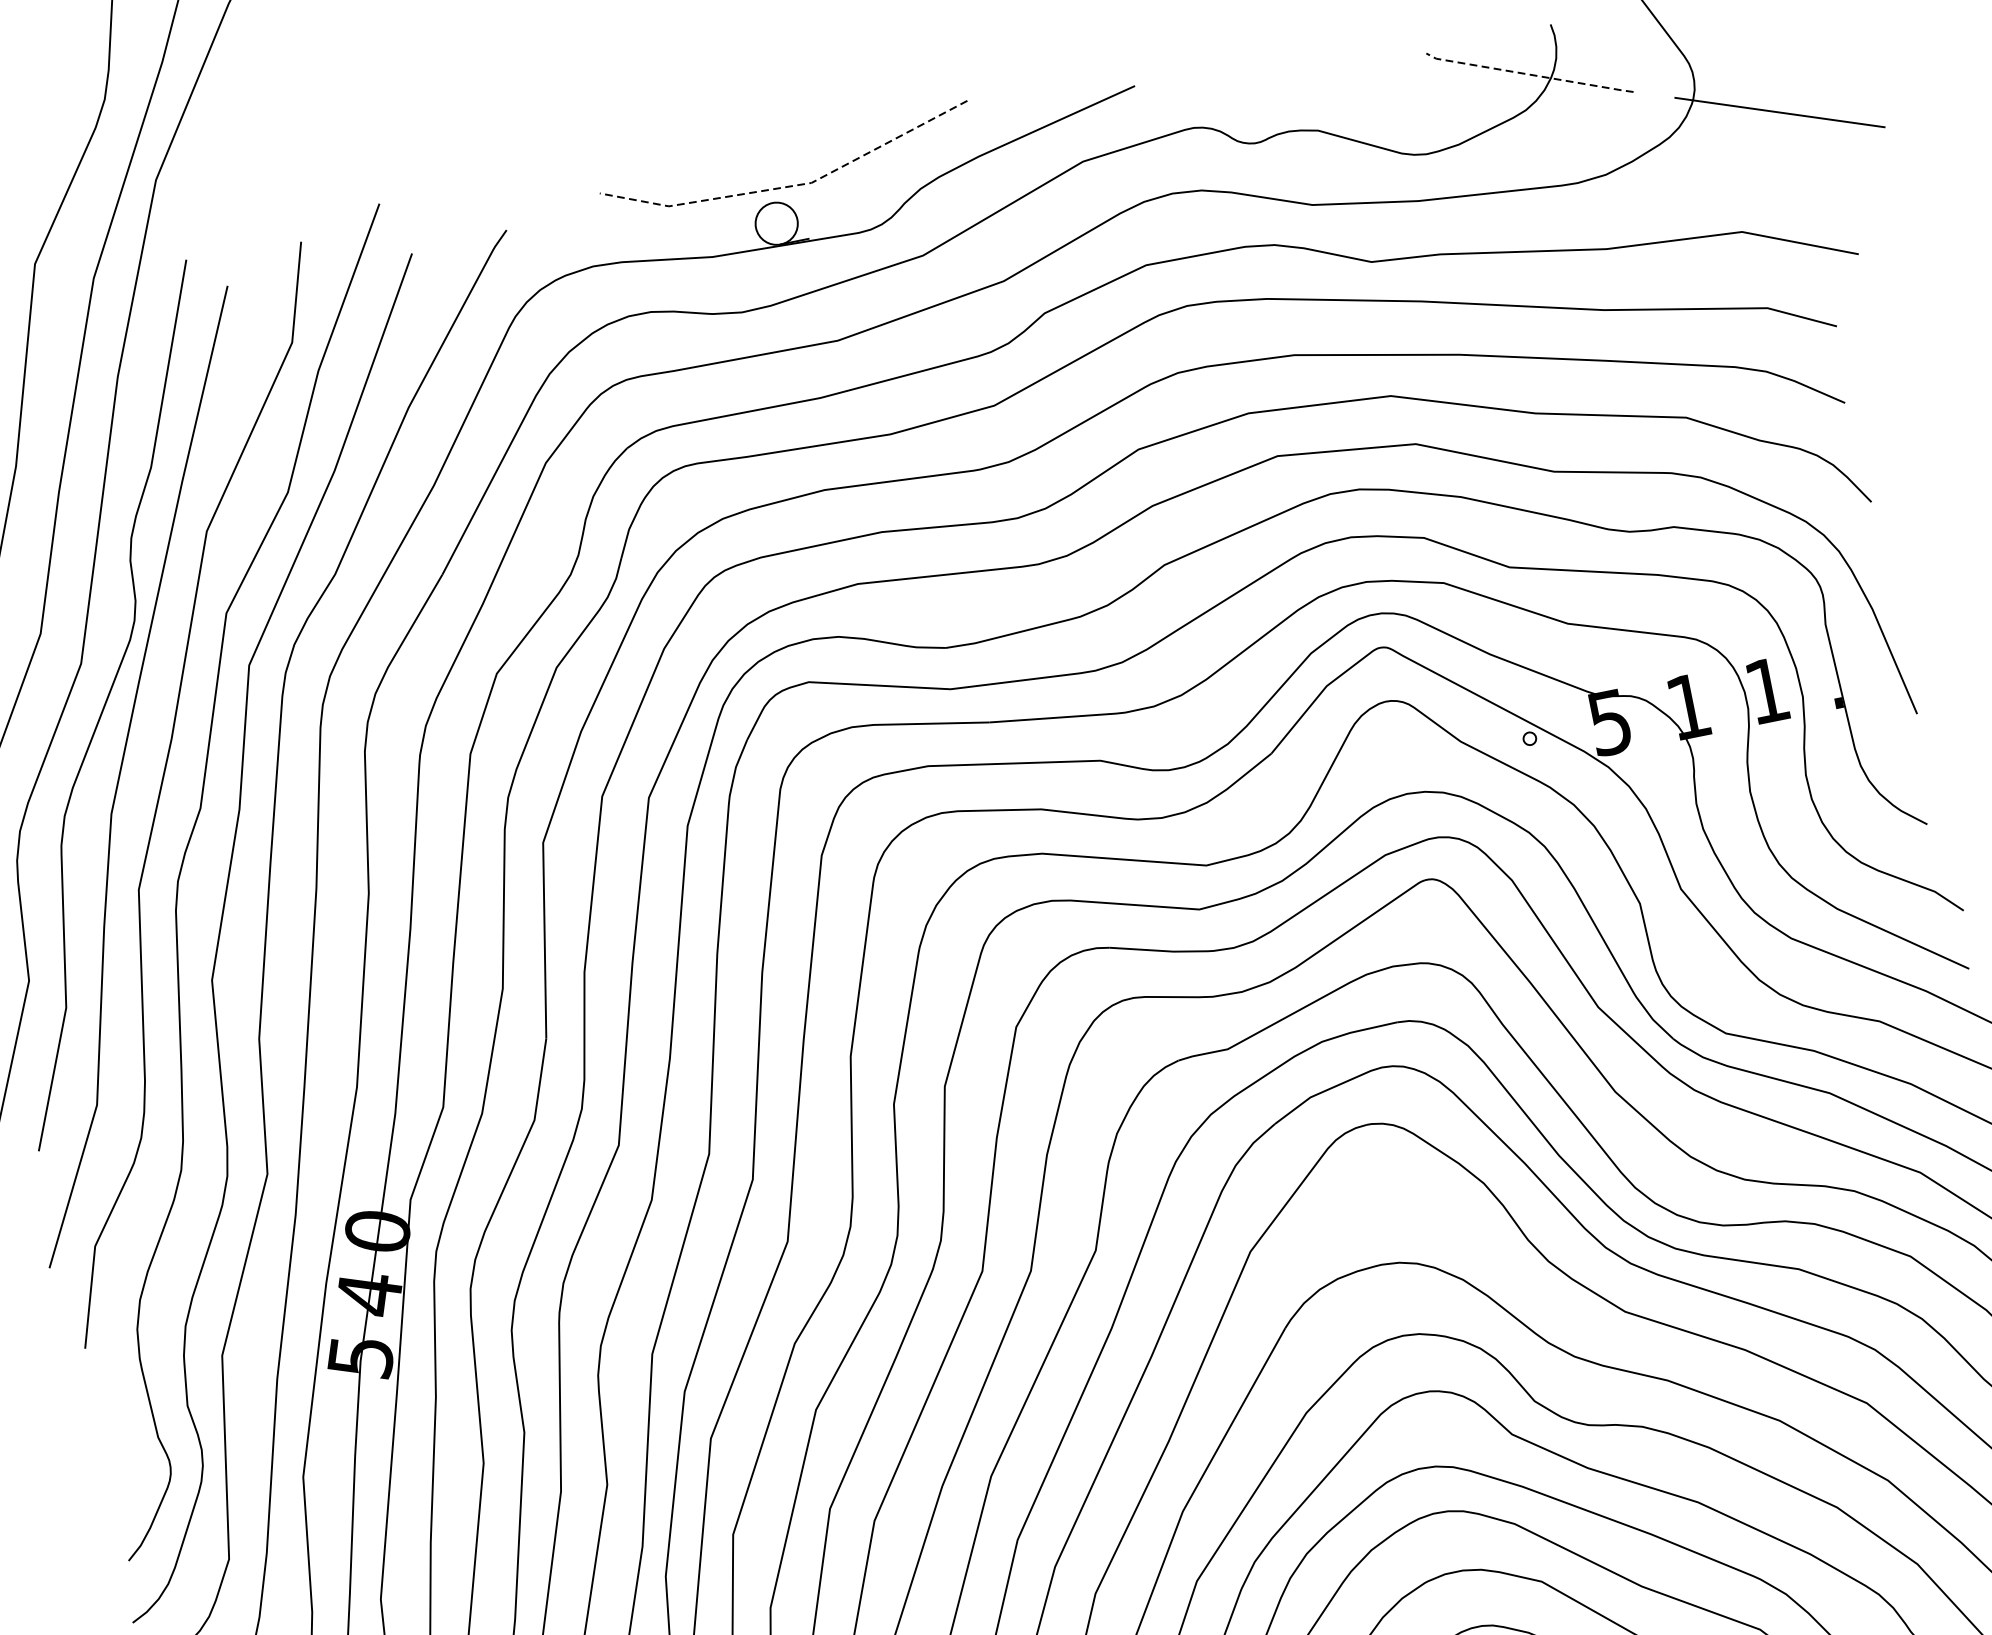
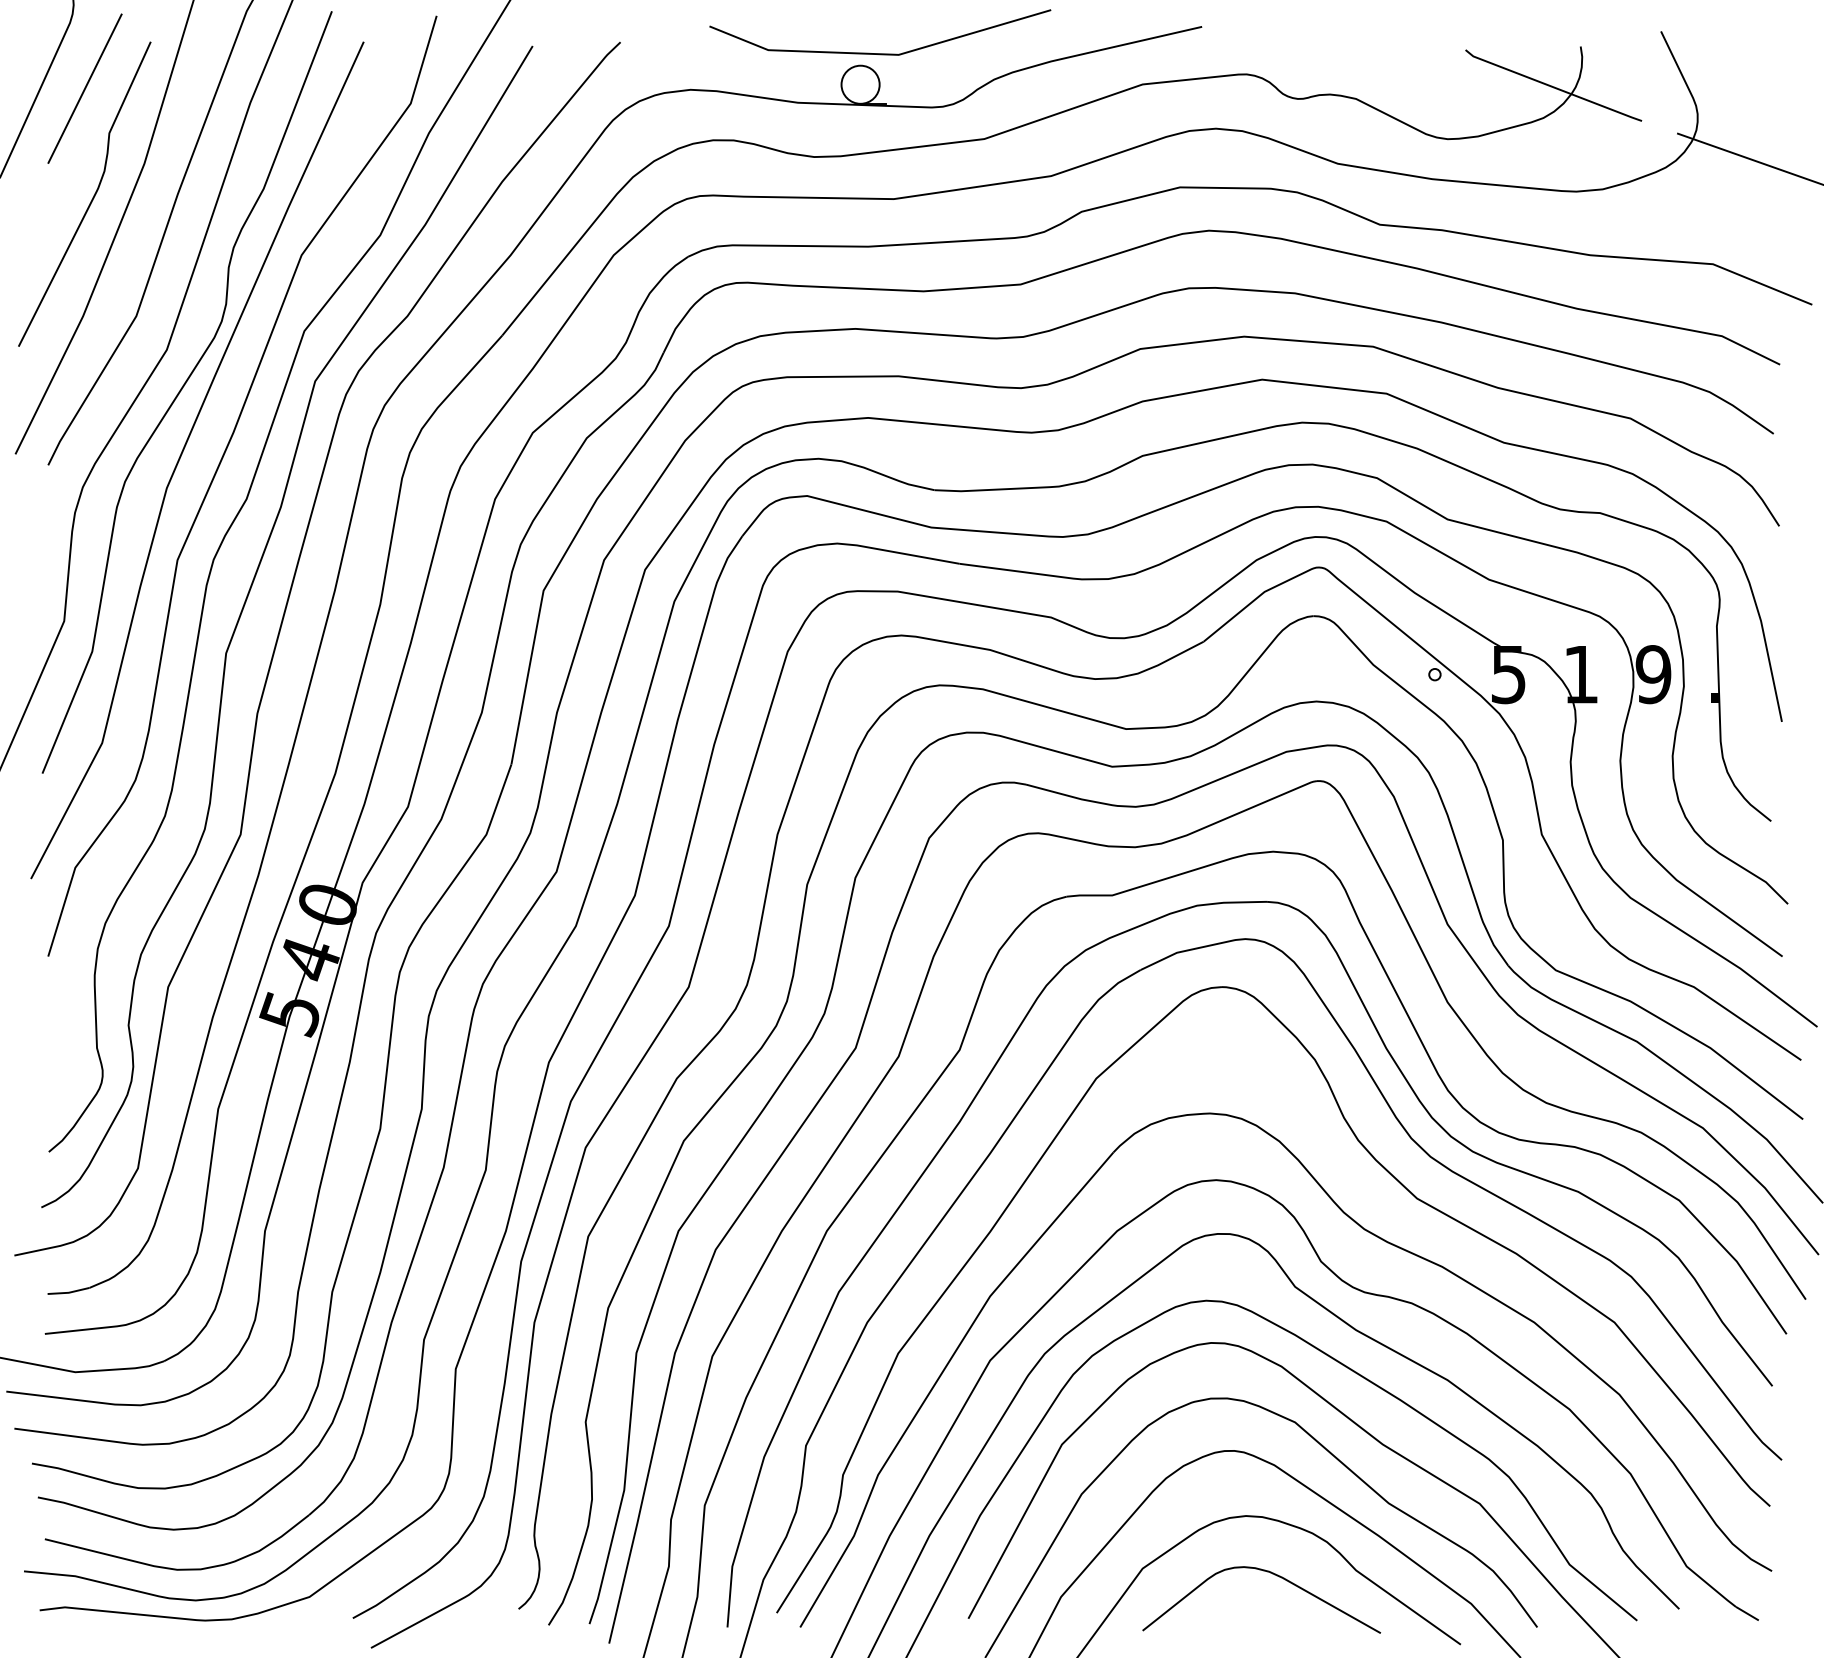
line: (1528, 74) -> (1552, 86), dashed -> solid
line: (791, 186) -> (880, 54), dashed -> solid
text: (1767, 690) -> (1653, 674), 1 -> 9

